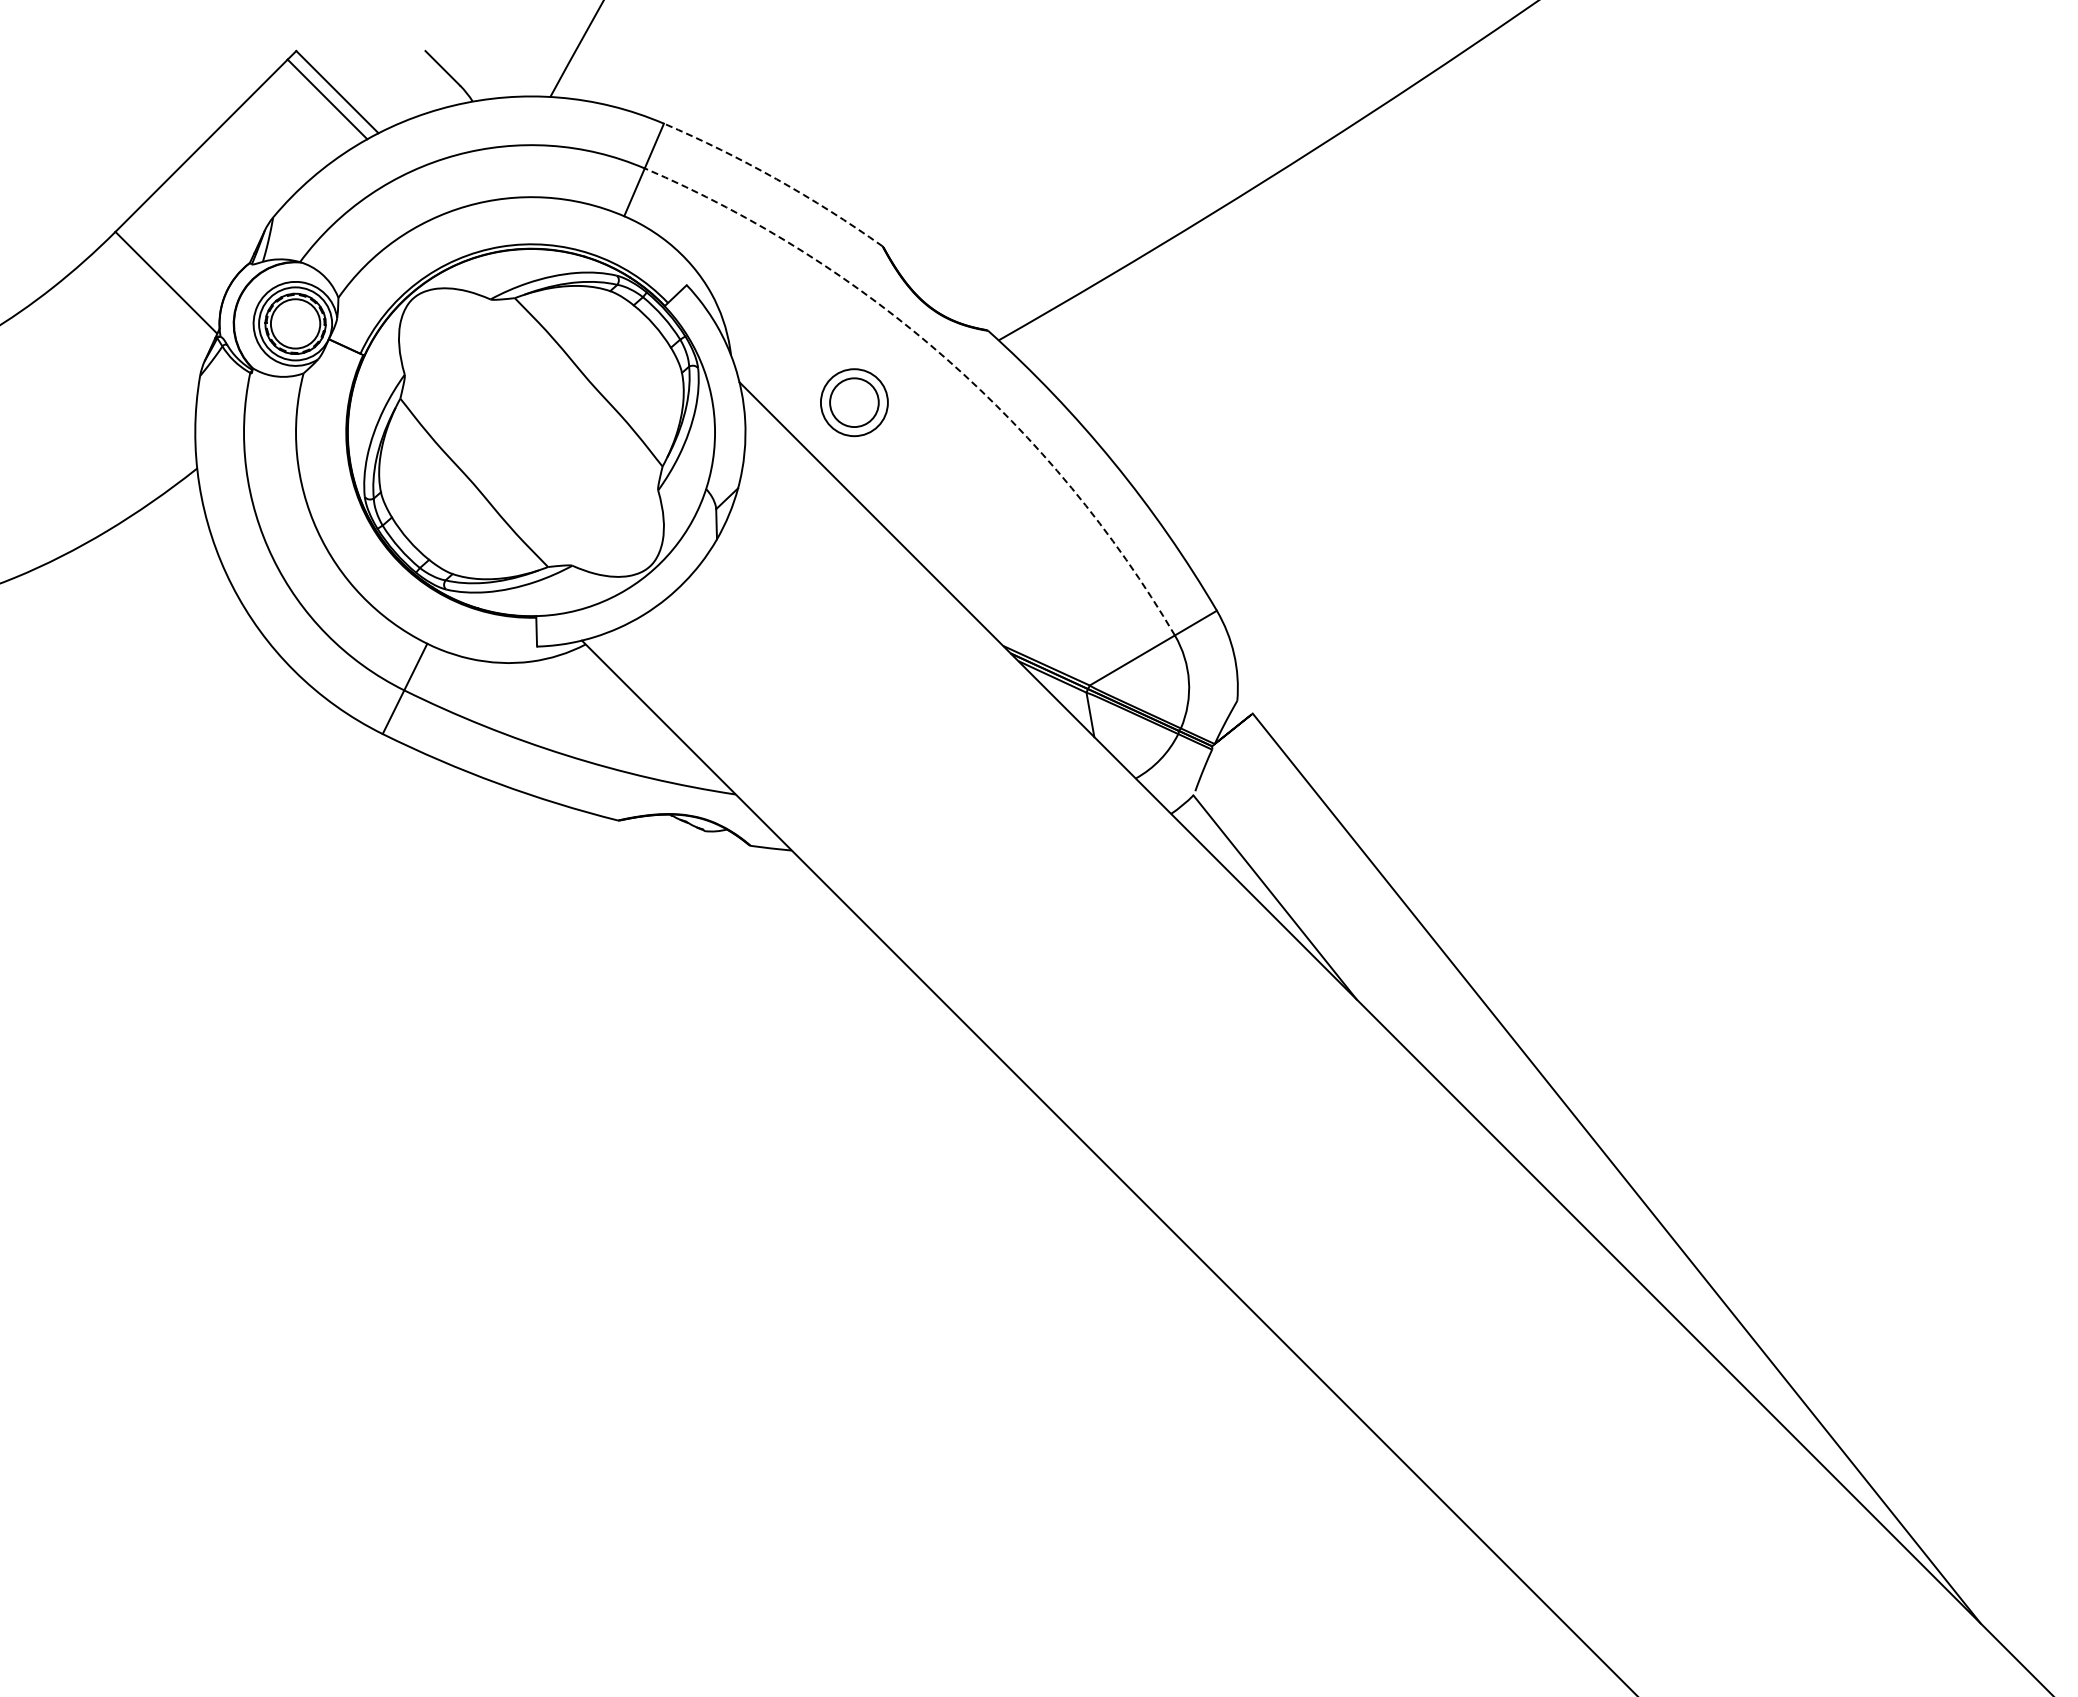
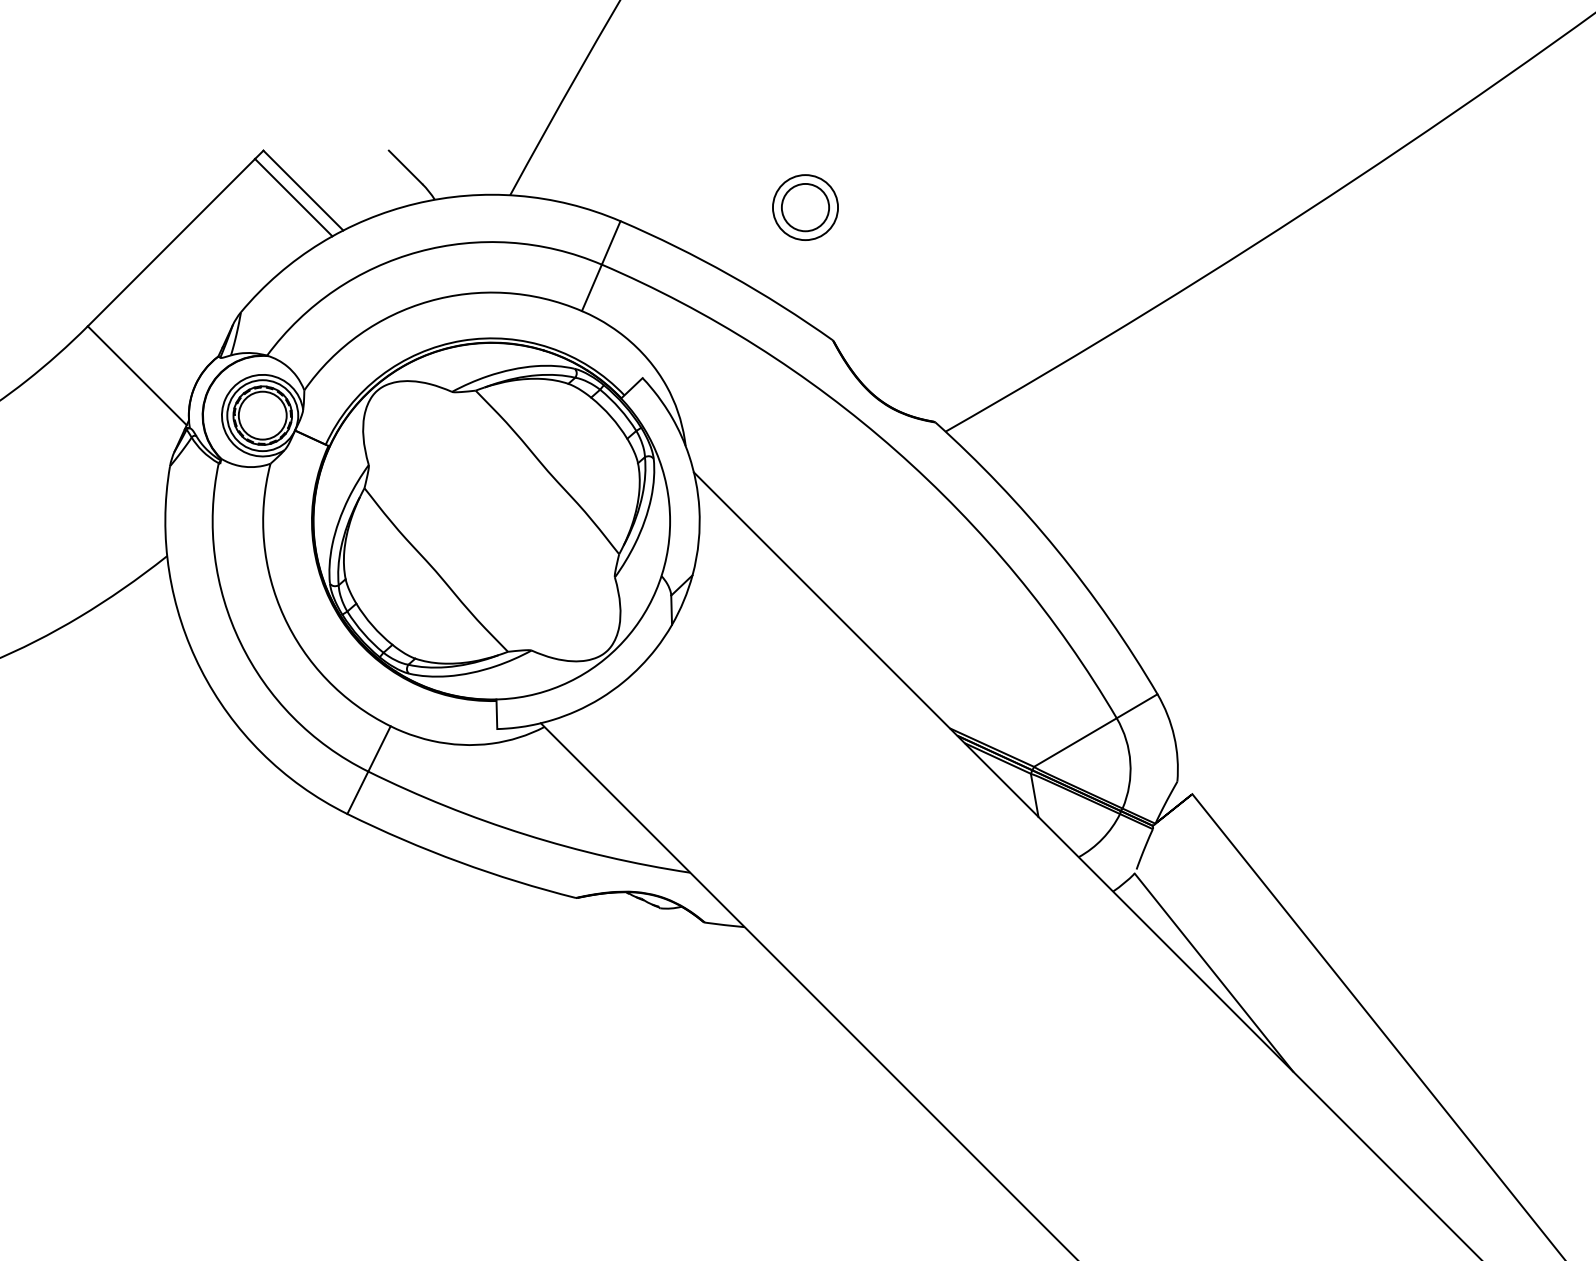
arc: (776, 179) -> (729, 275), dashed -> solid
arc: (947, 359) -> (895, 450), dashed -> solid
part: (854, 402) -> (805, 207), moved

